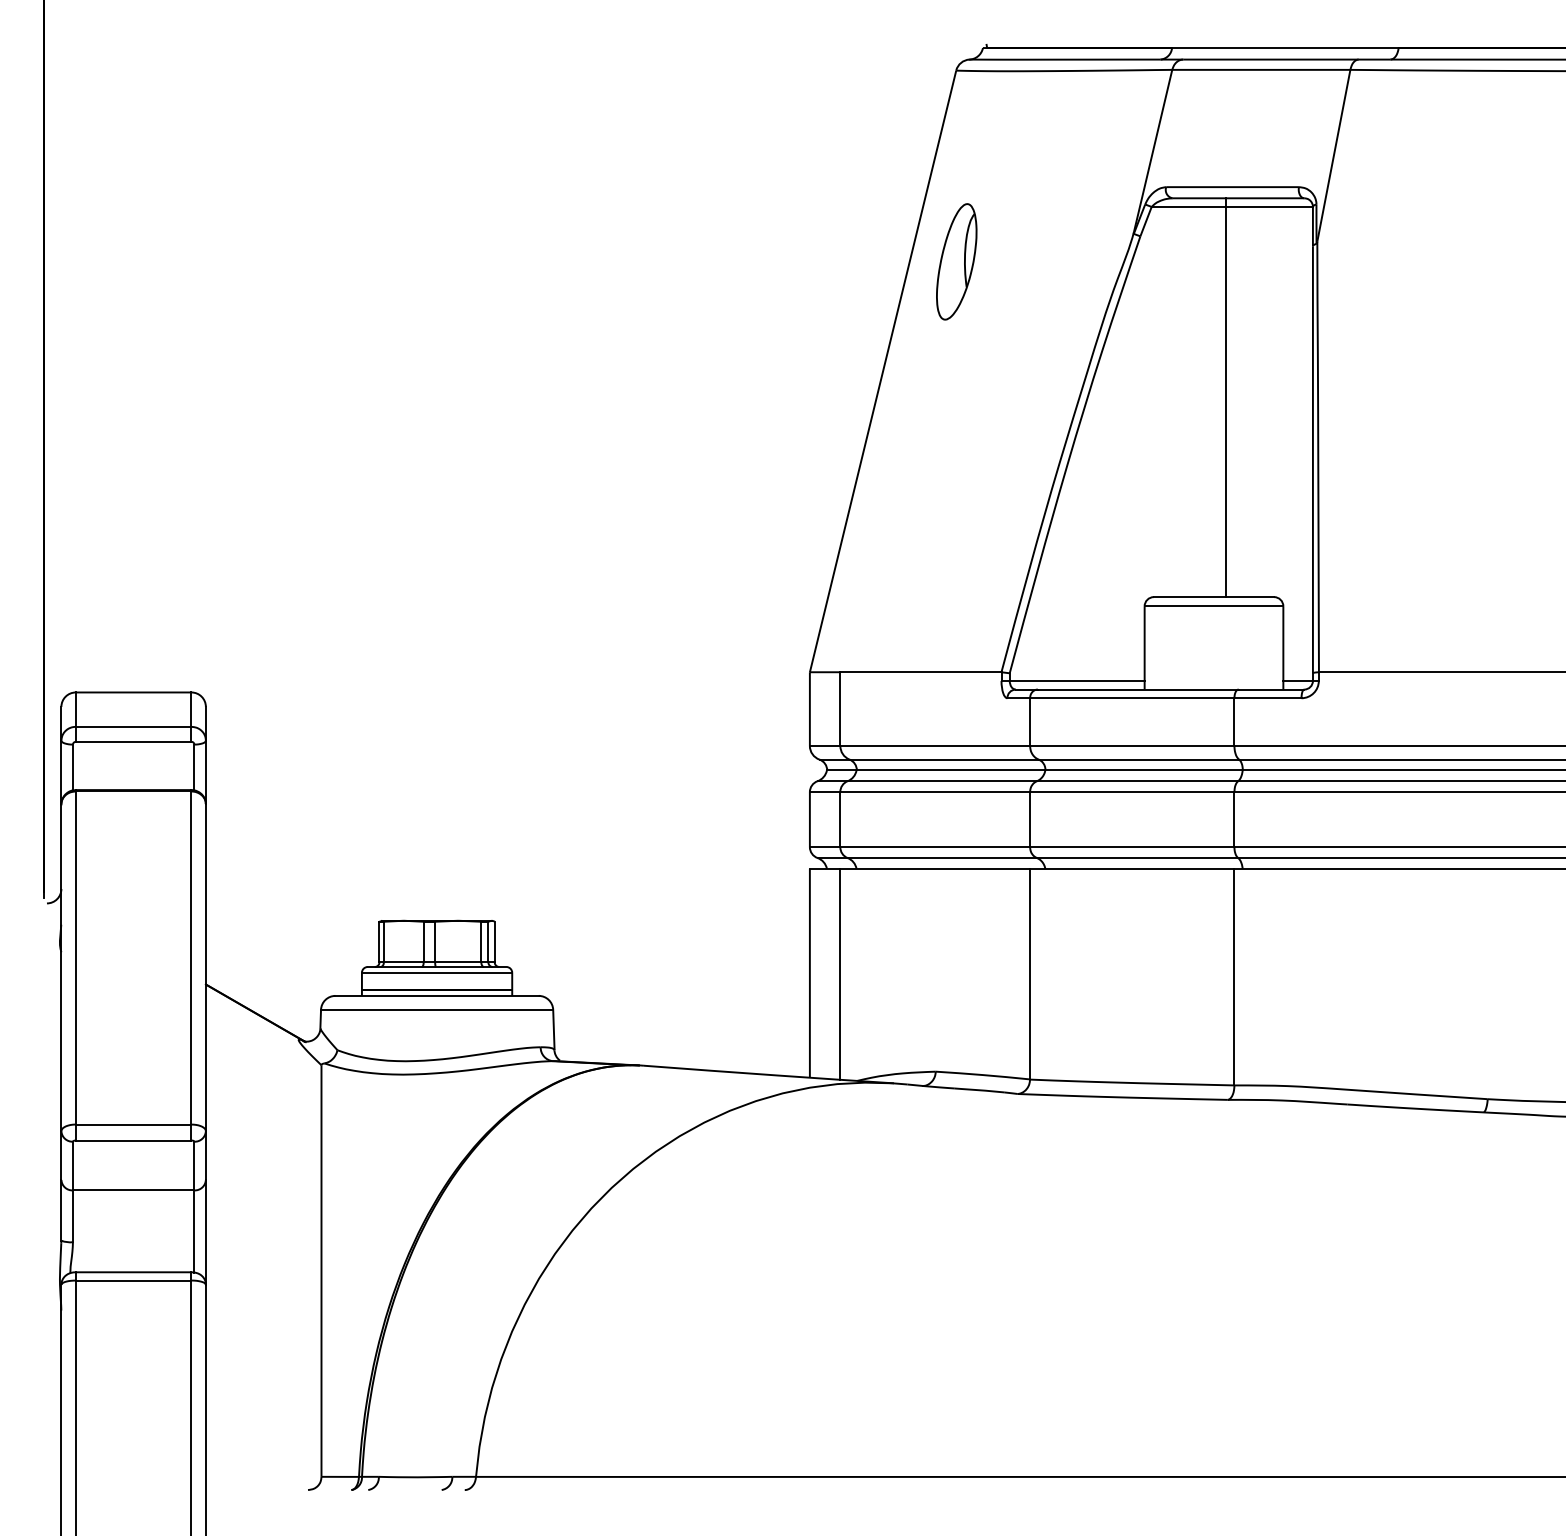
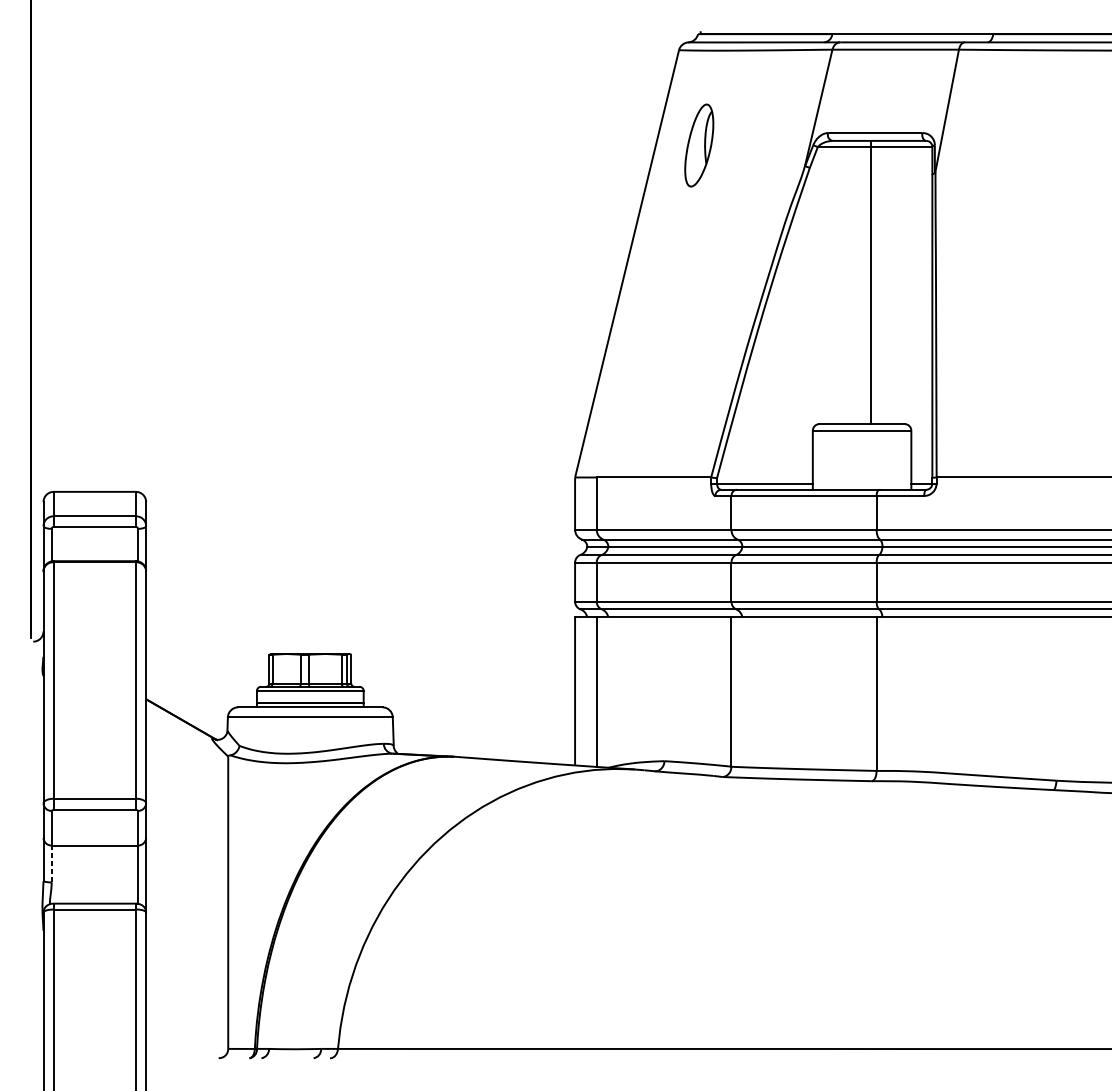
part: (956, 261) -> (699, 145), moved
line: (72, 1216) -> (51, 864), solid -> dashed

